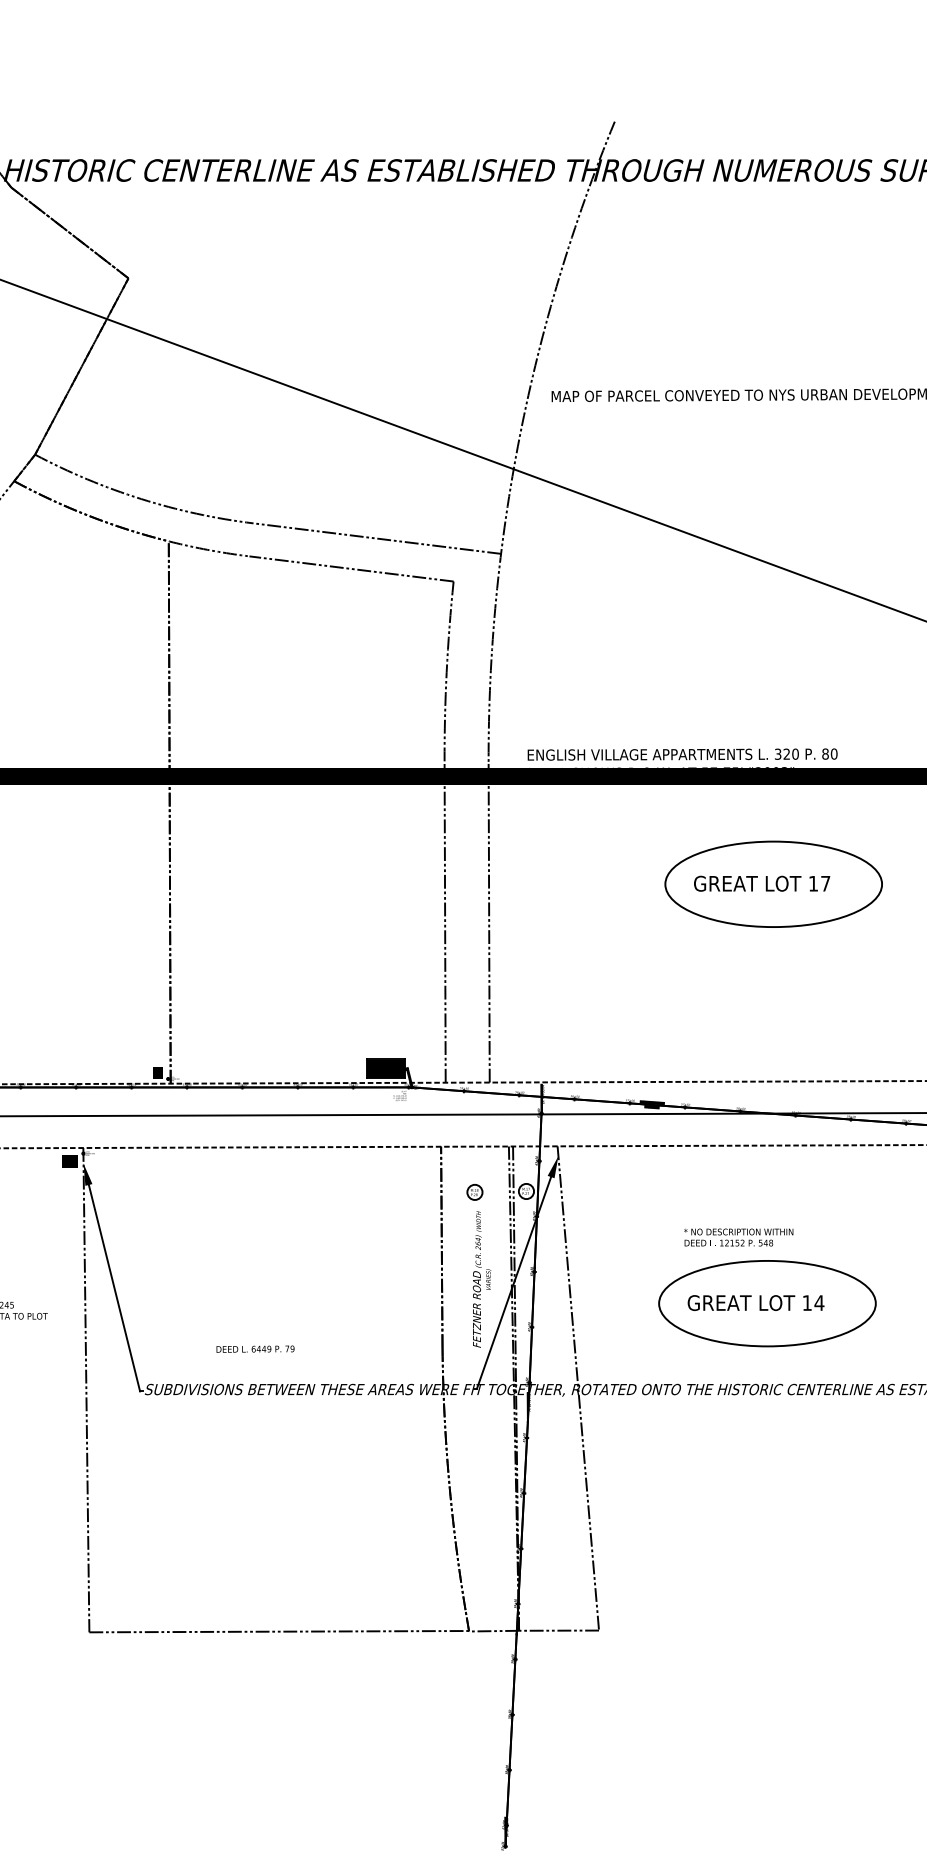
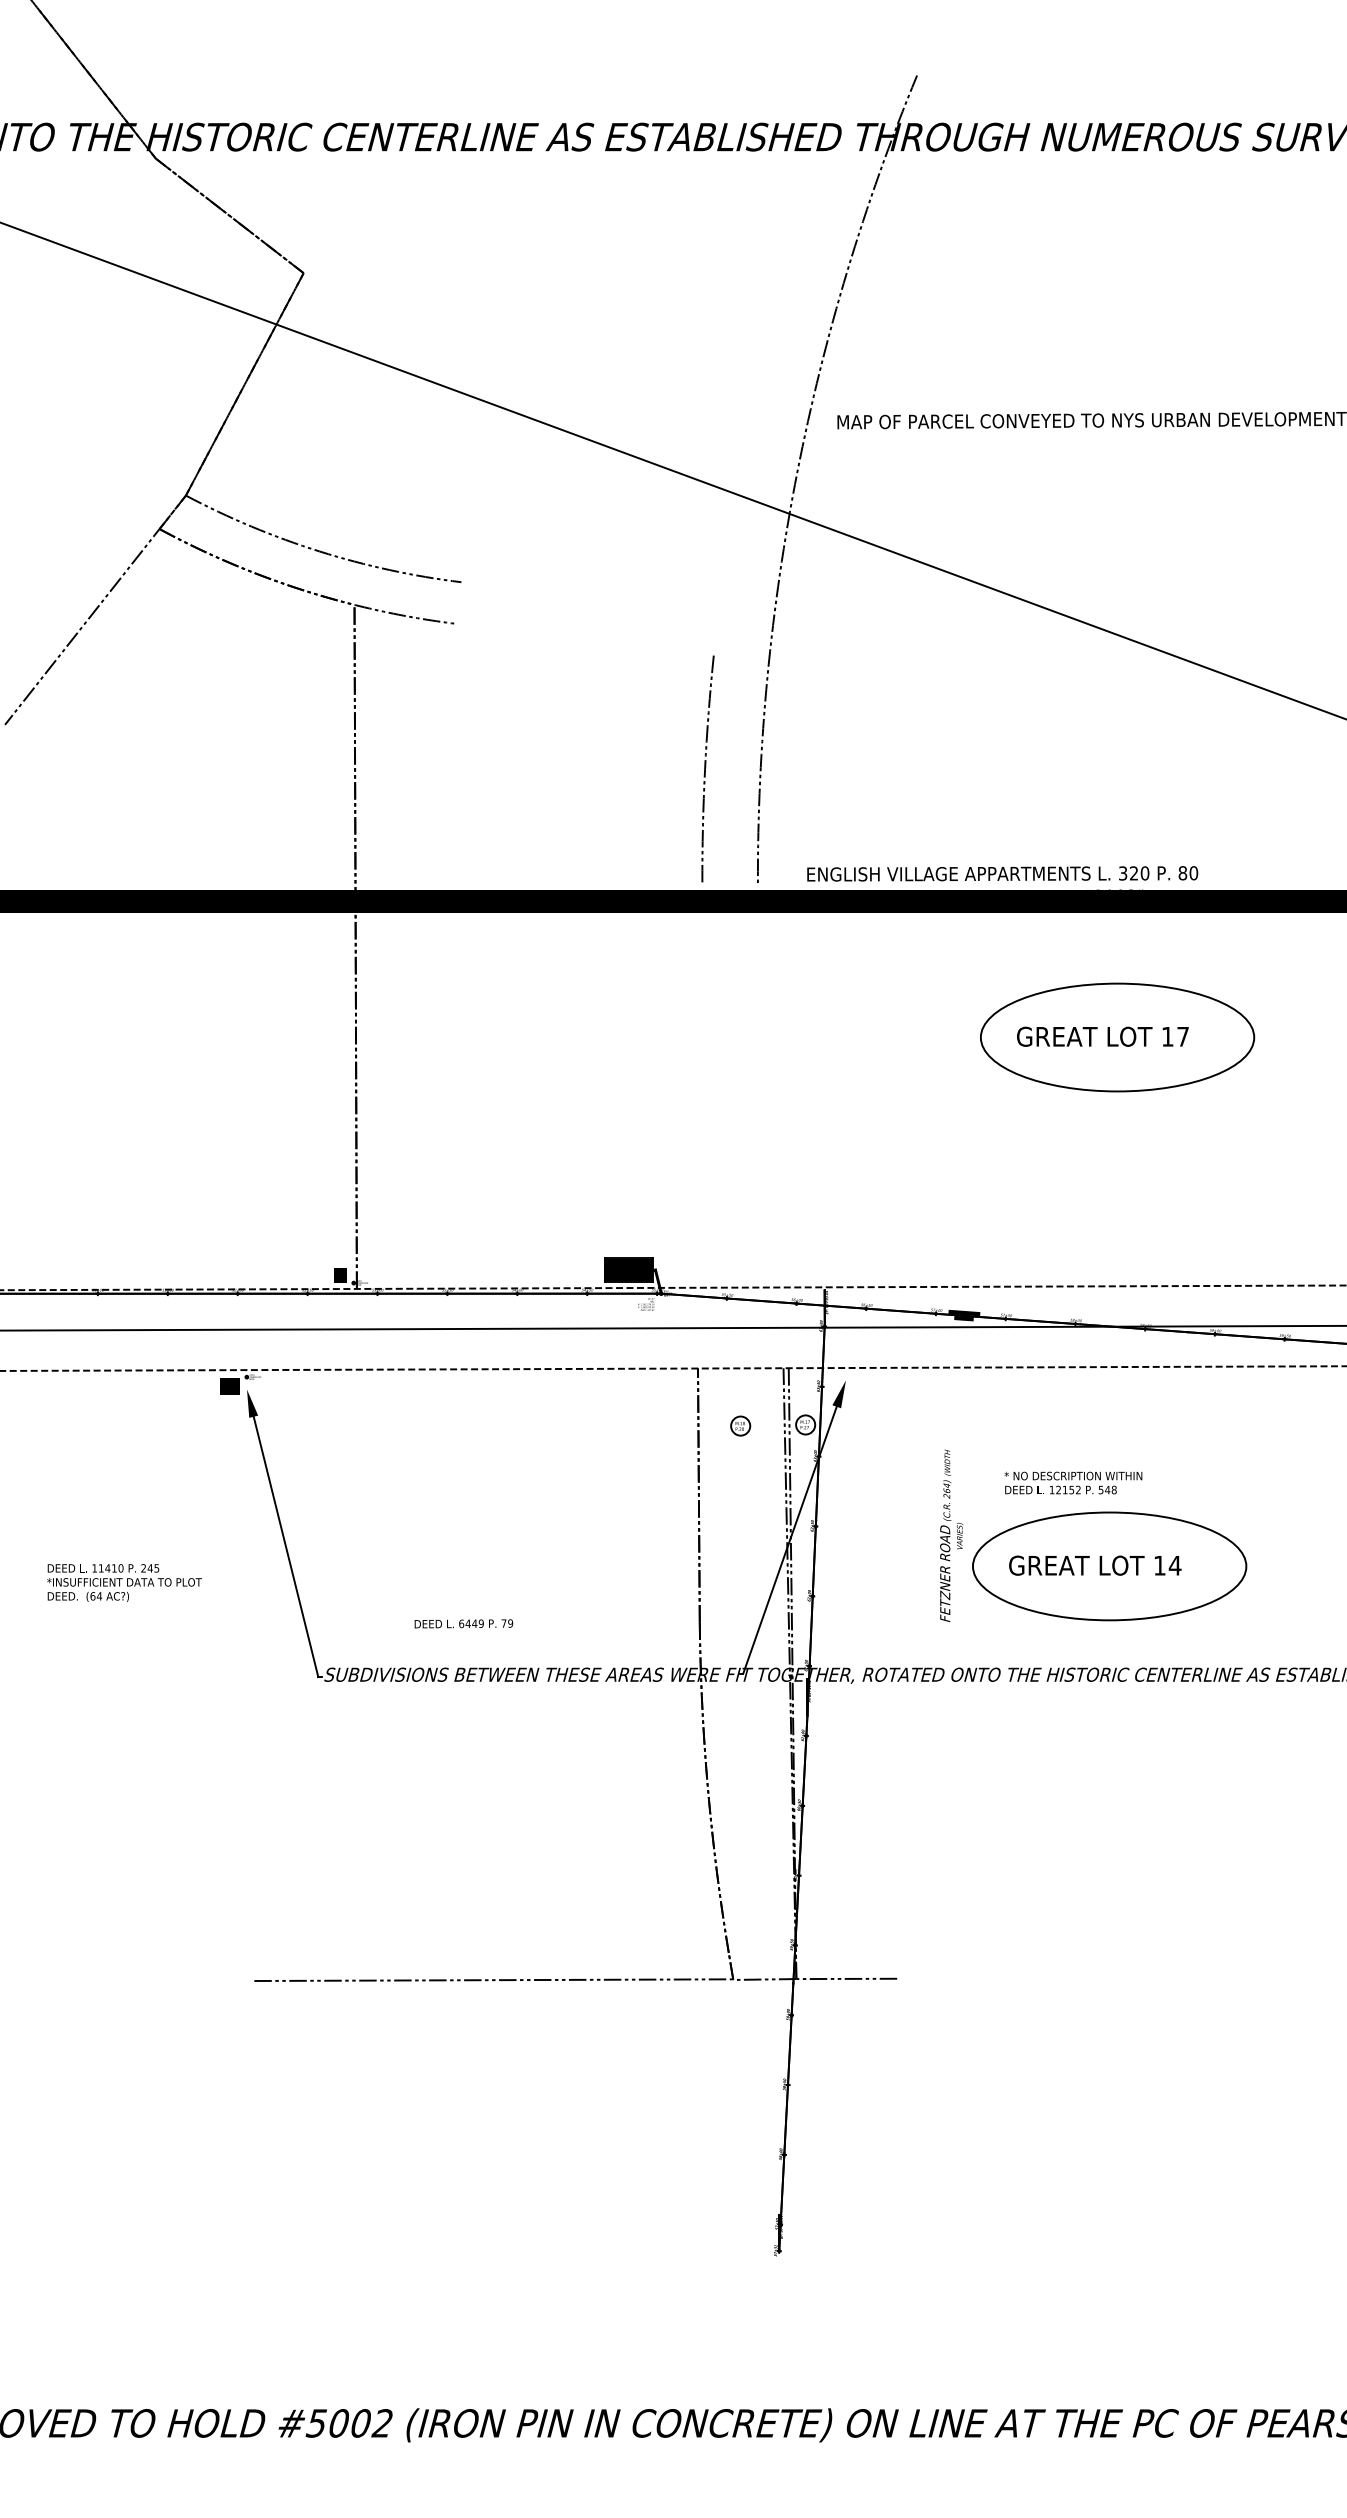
line: (377, 538) -> (617, 601), removed
line: (351, 568) -> (584, 639), removed
line: (444, 922) -> (702, 1085), removed
line: (489, 922) -> (758, 1085), removed
text: (481, 1279) -> (951, 1535), moved
line: (577, 1388) -> (870, 1673), removed
line: (86, 1390) -> (250, 1675), removed

